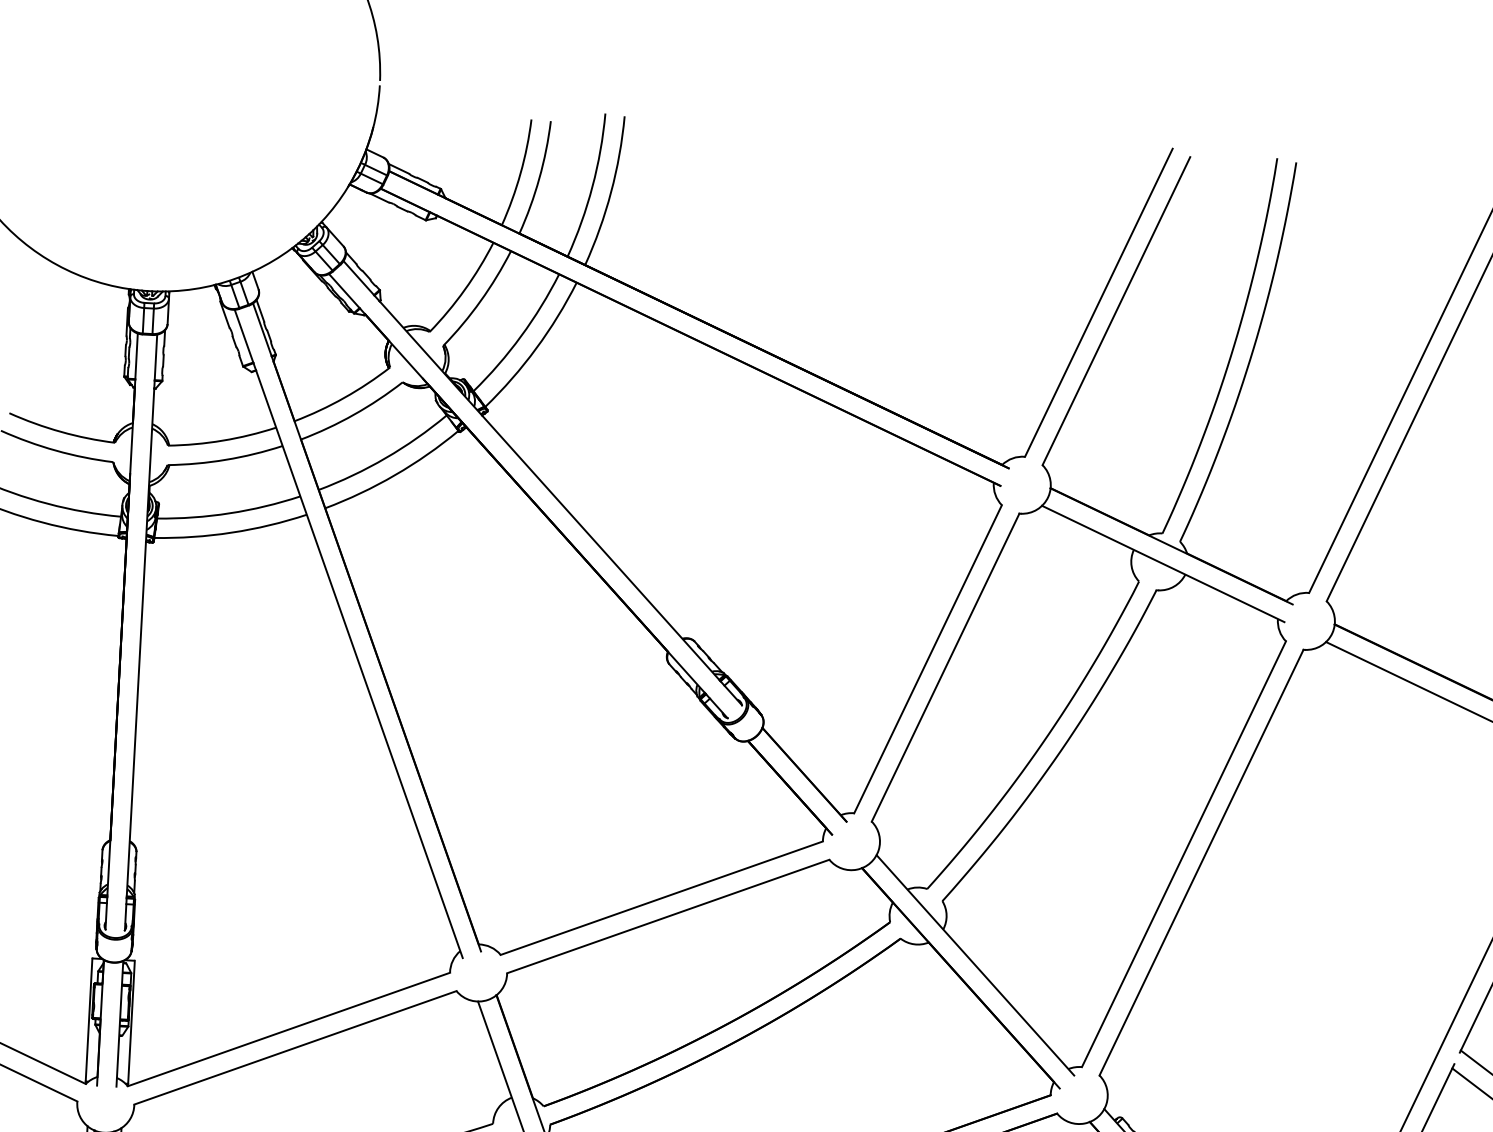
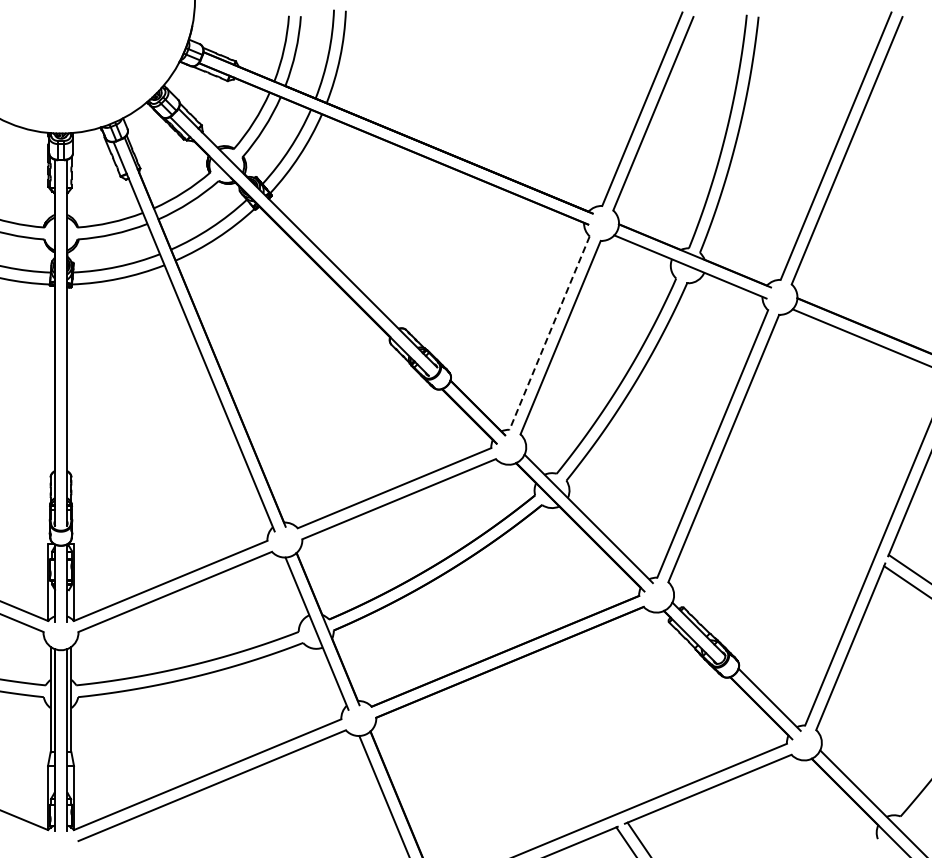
line: (927, 659) -> (549, 333), solid -> dashed

